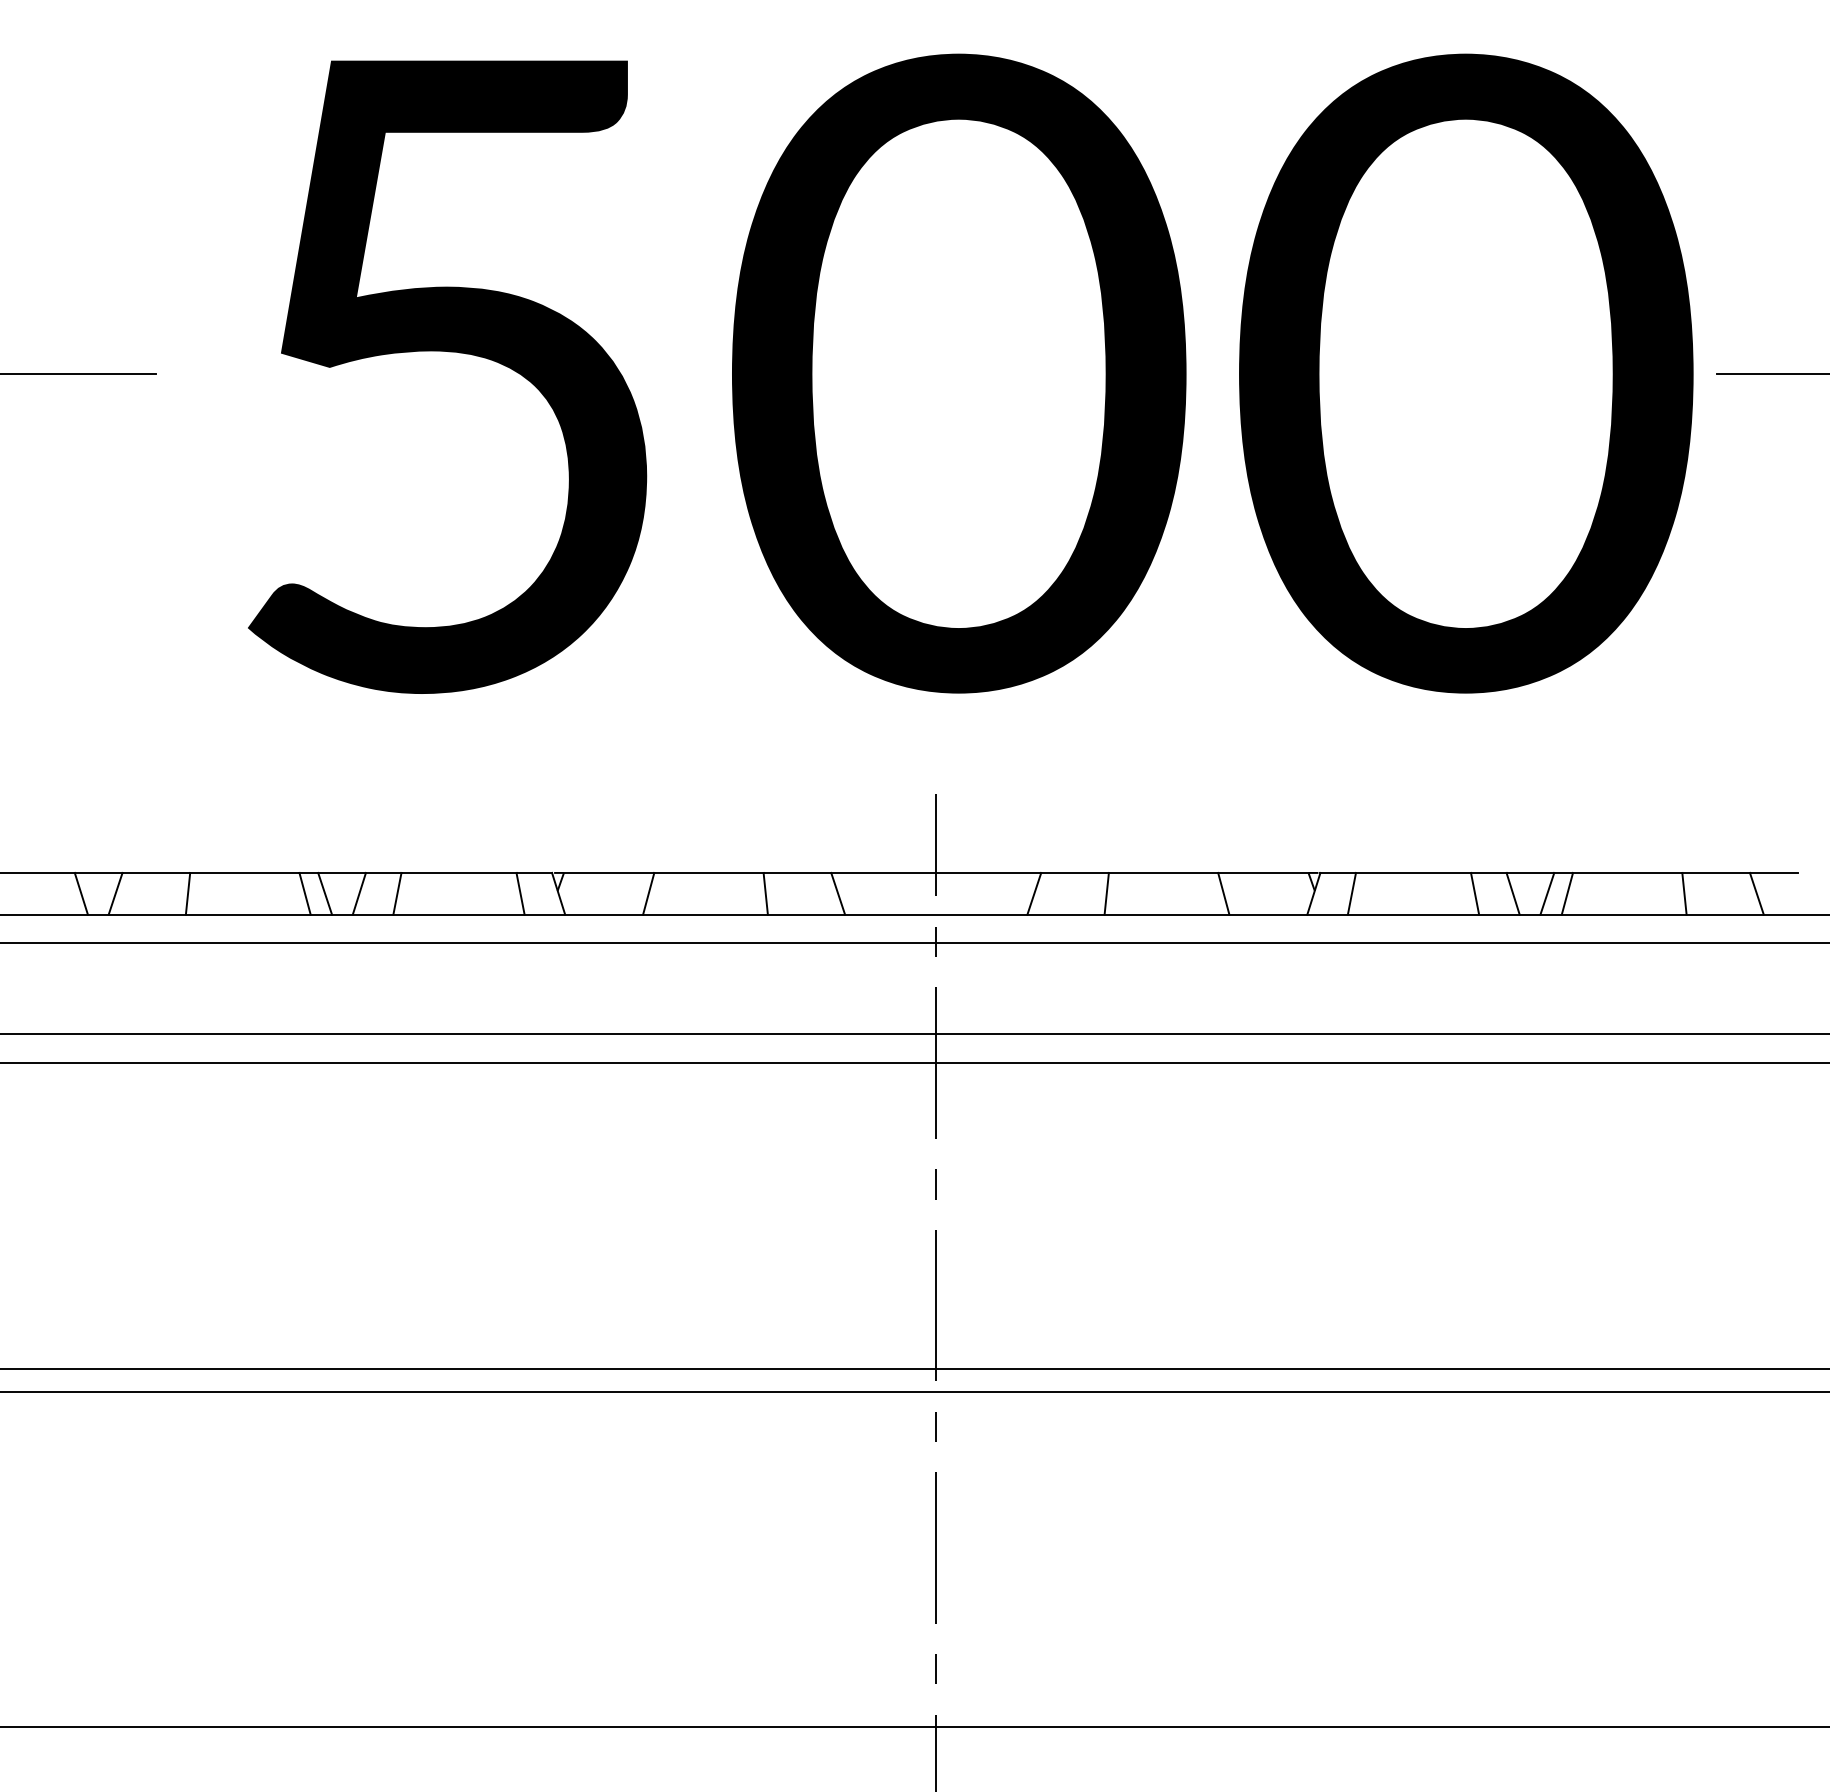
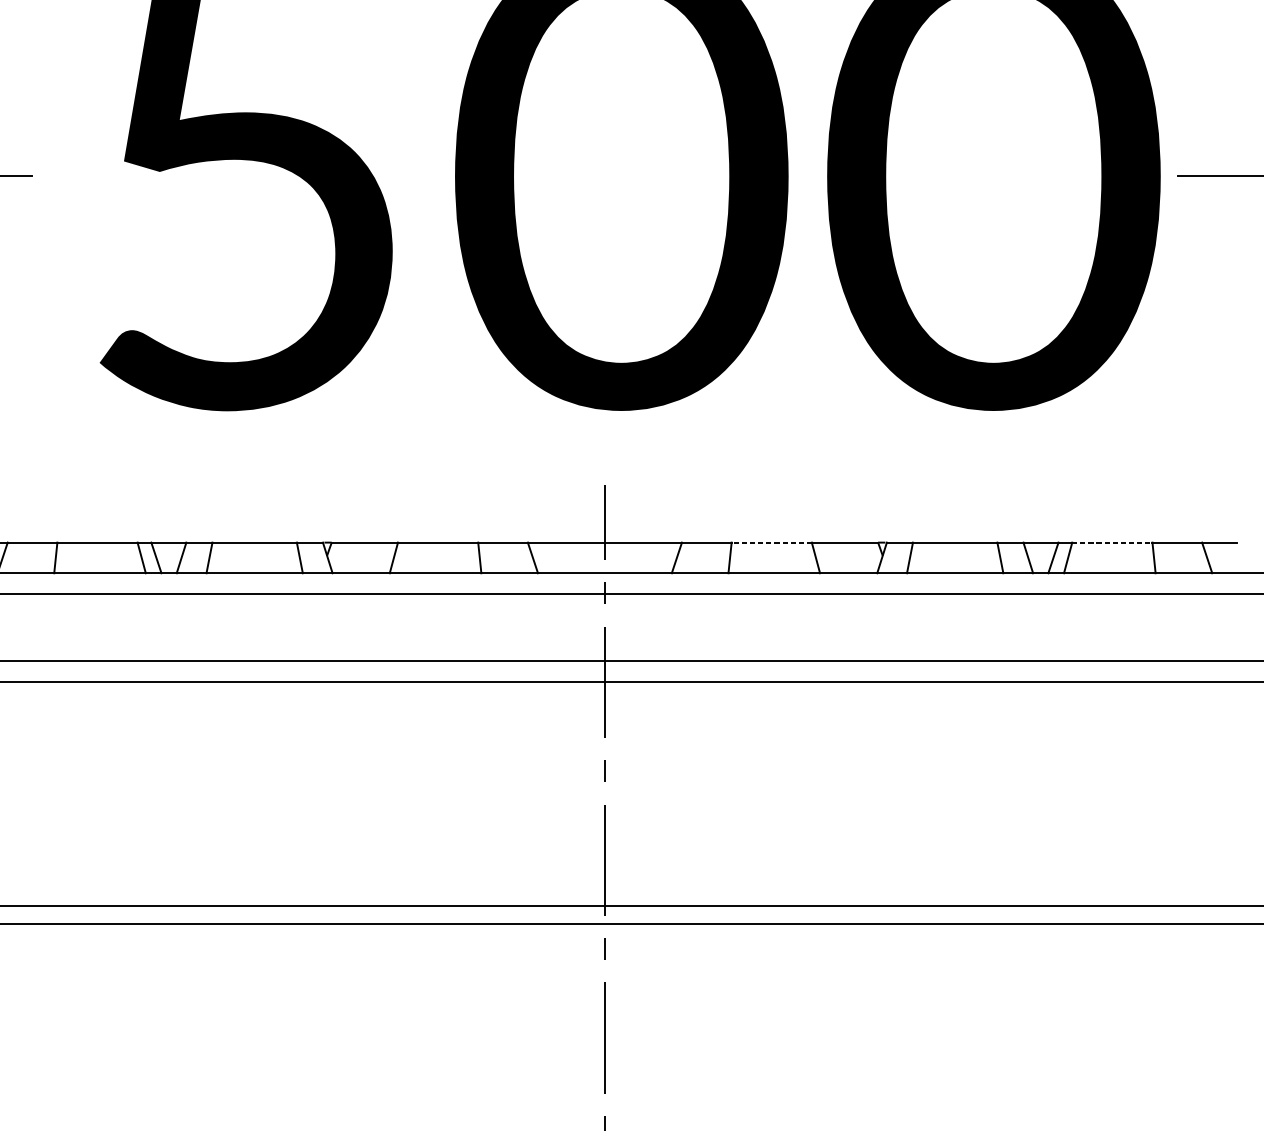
line: (1163, 872) -> (771, 542), solid -> dashed
line: (1627, 872) -> (1112, 542), solid -> dashed

